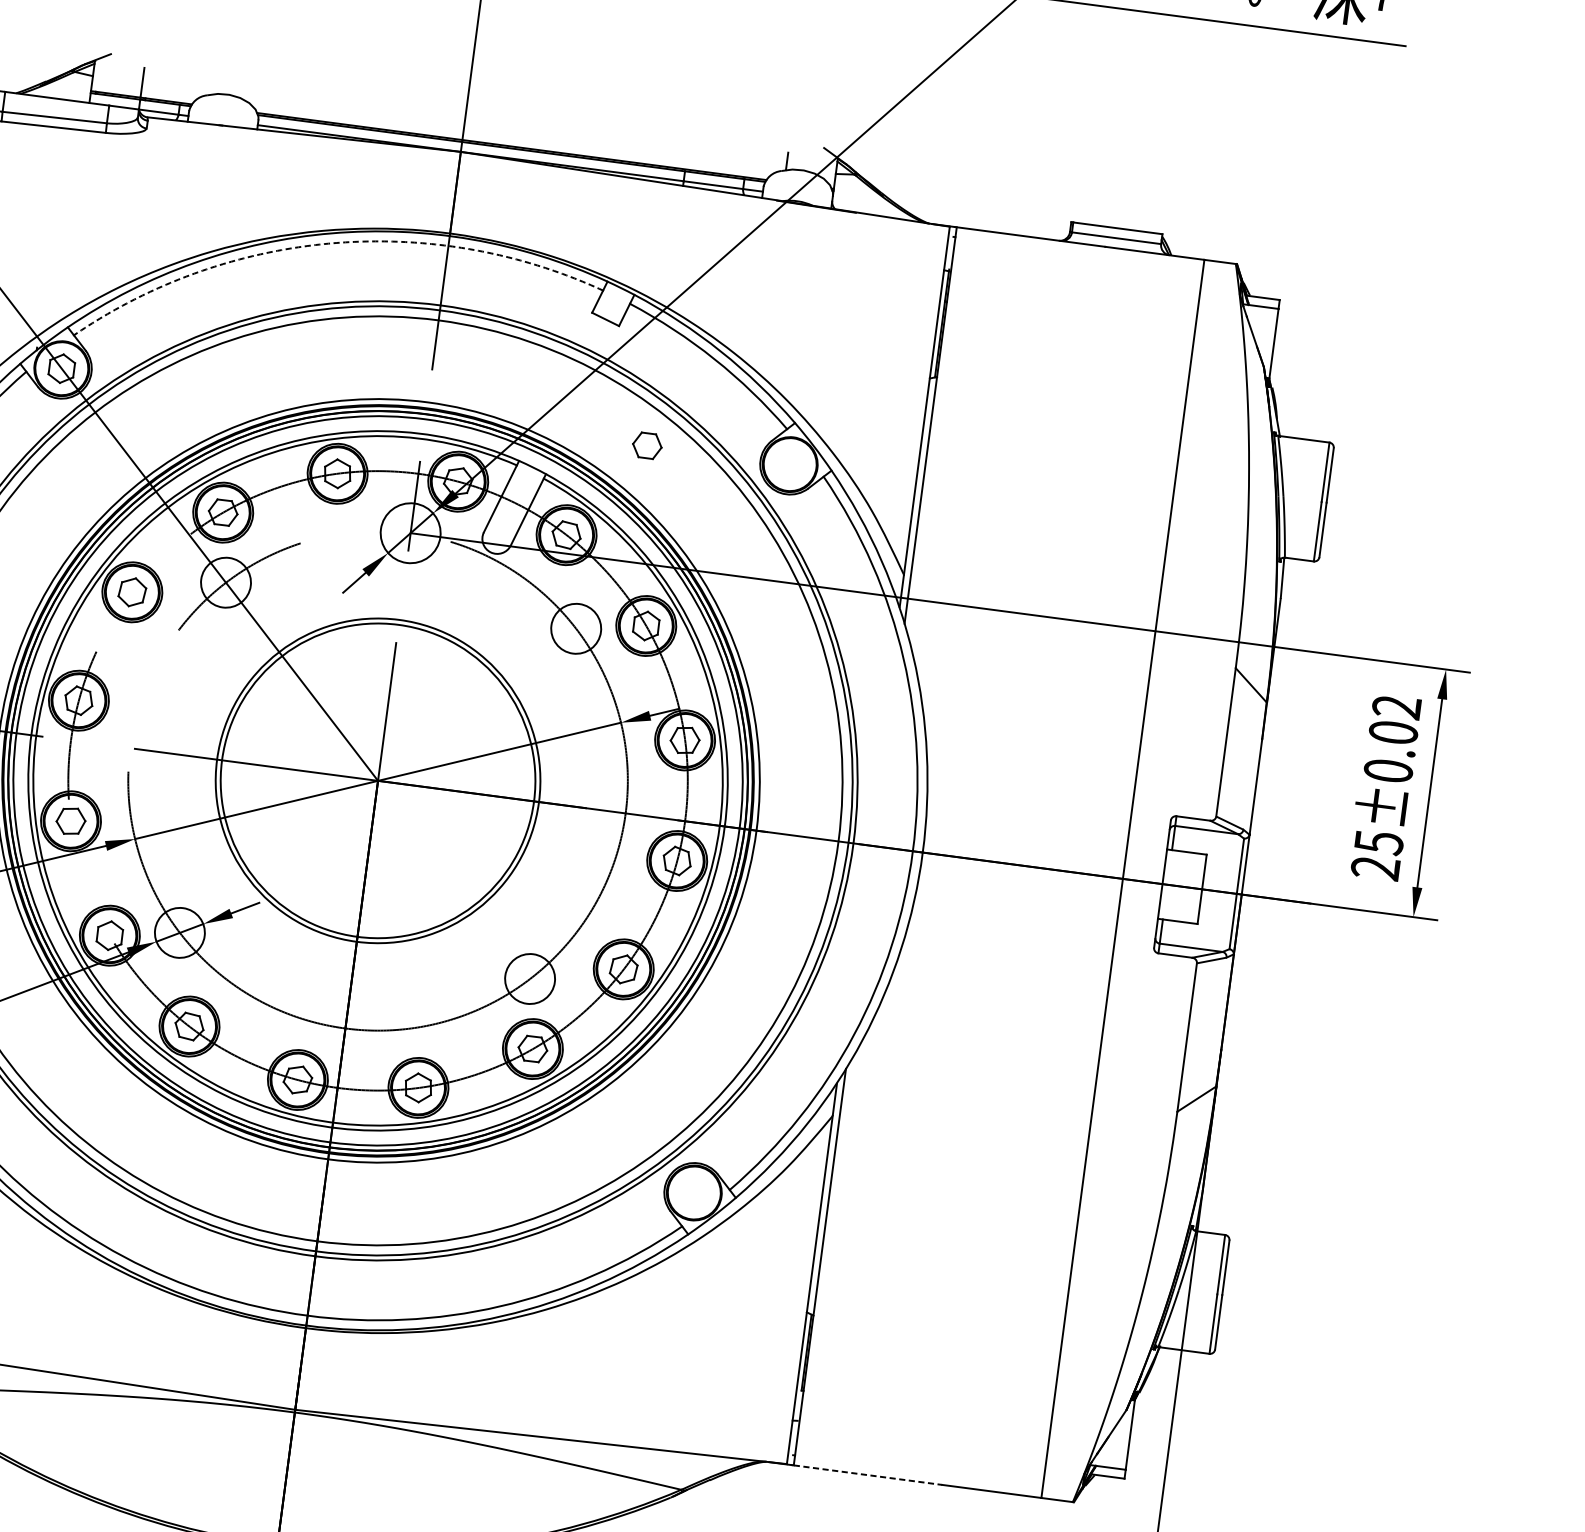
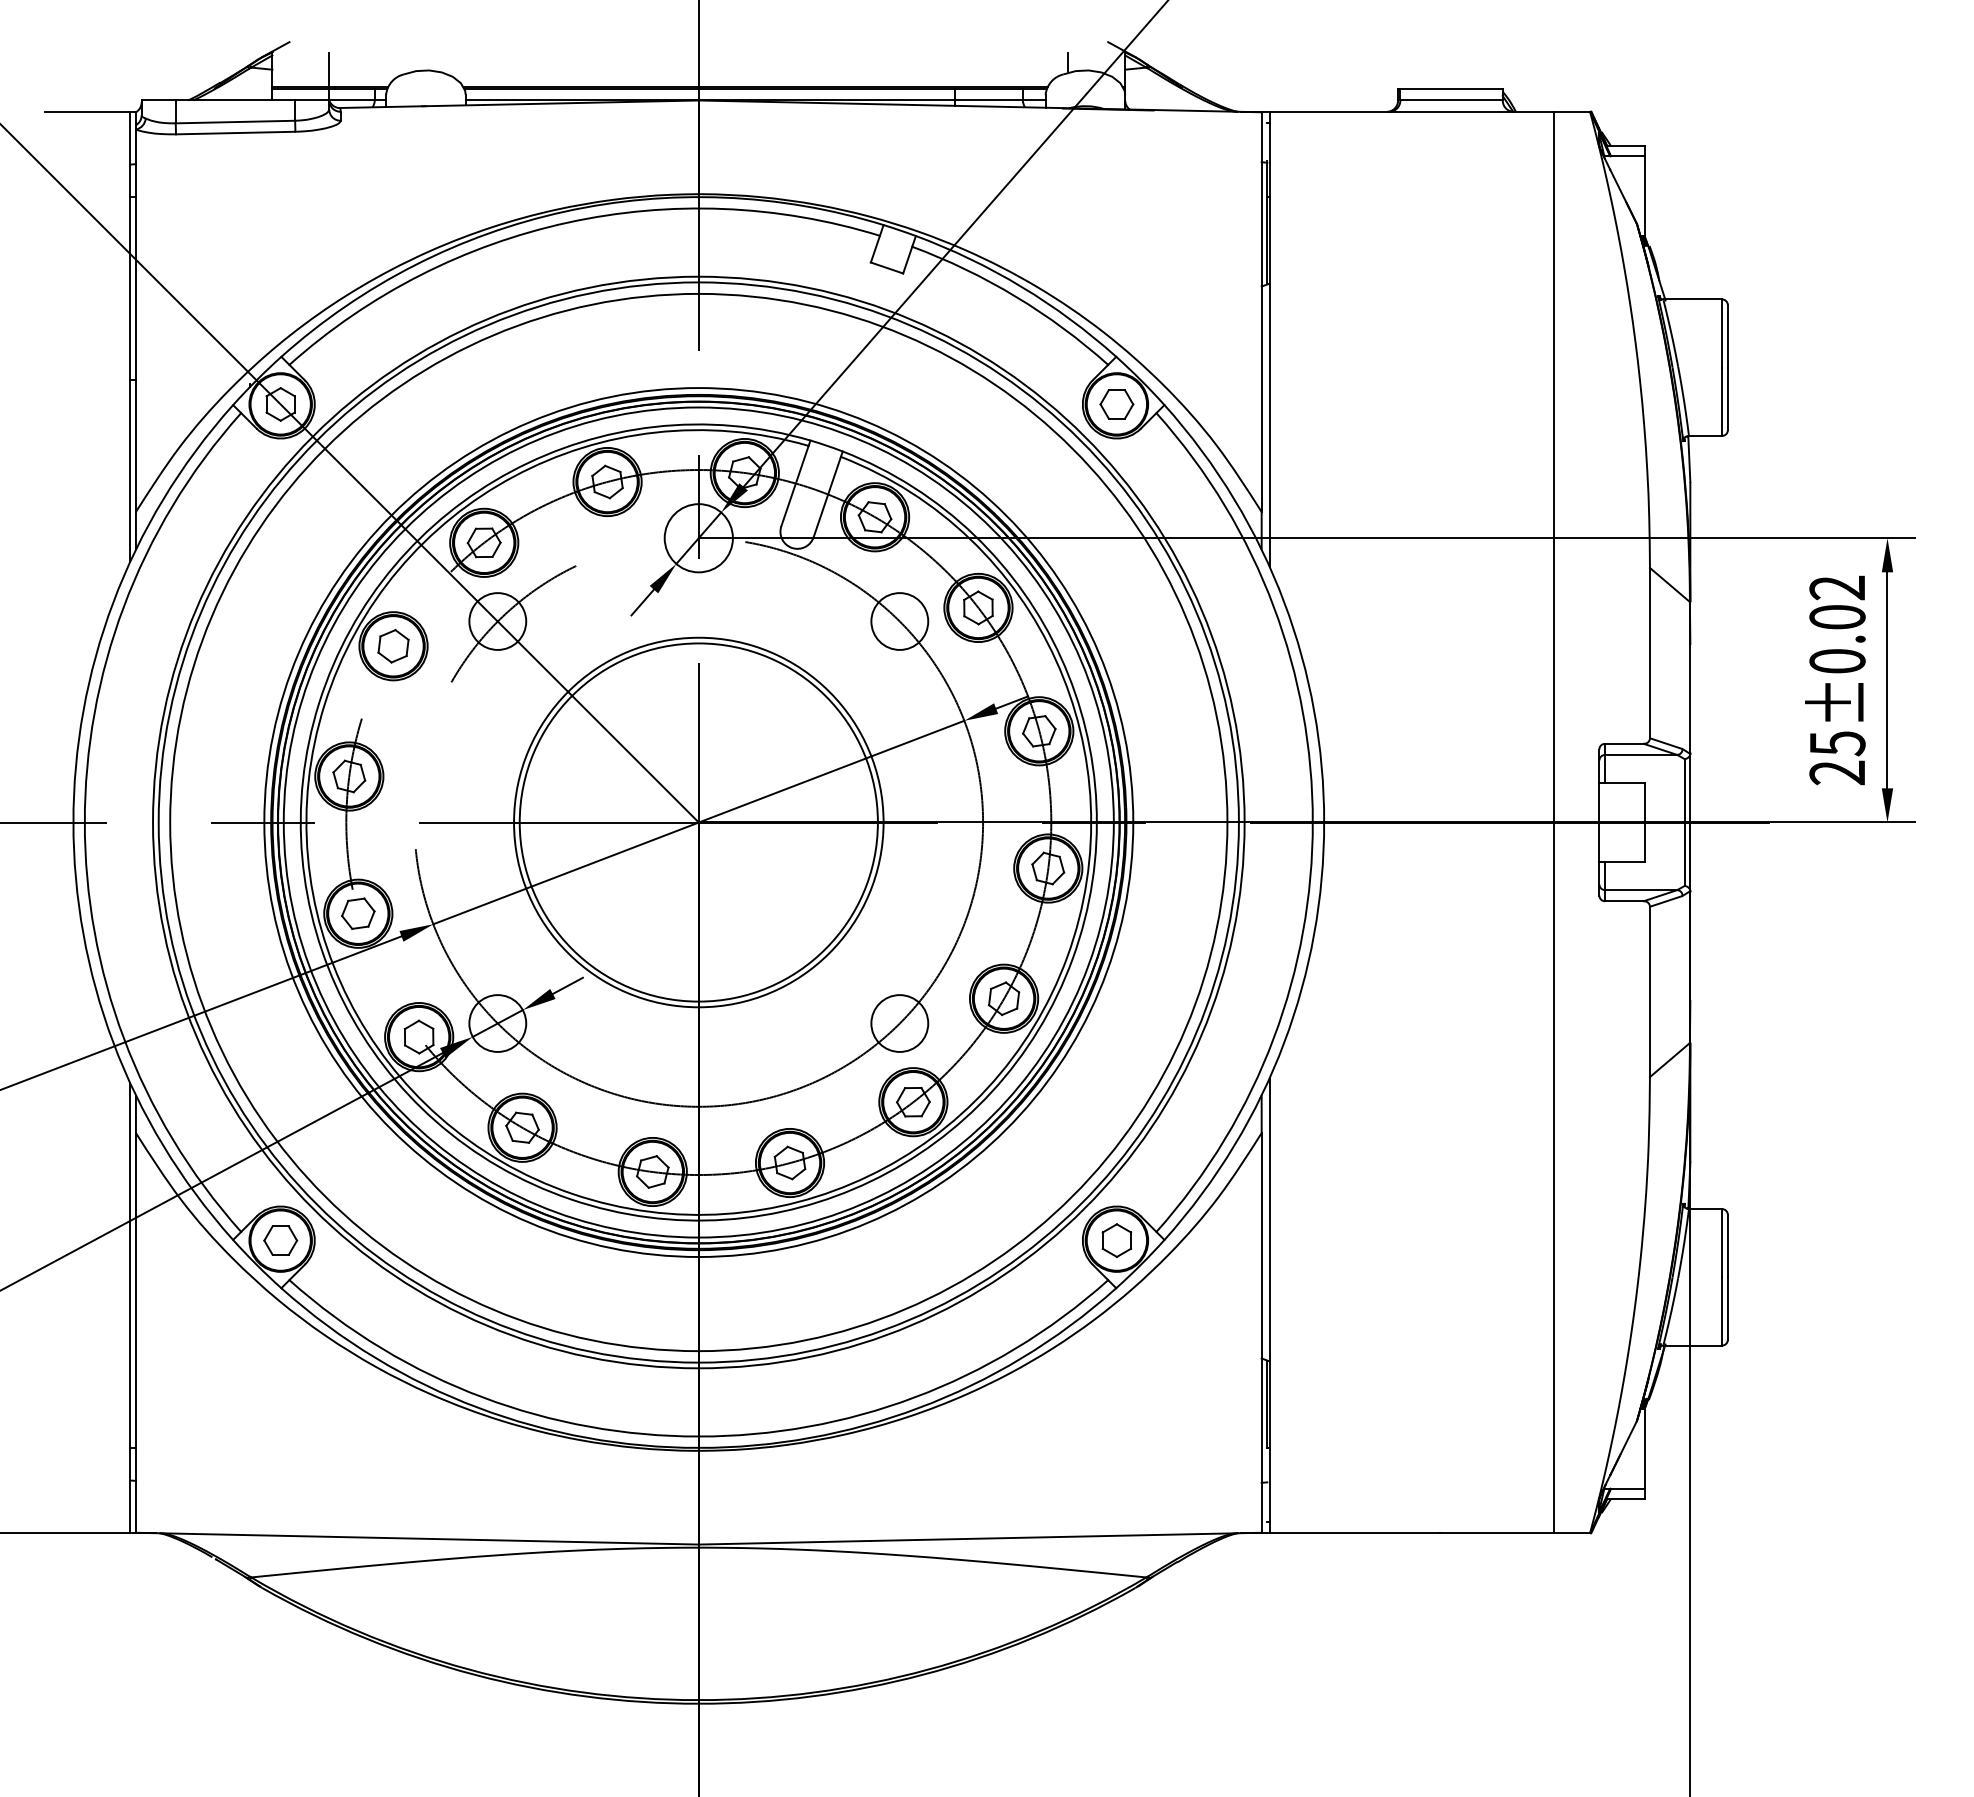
arc: (332, 243) -> (567, 222), dashed -> solid
part: (646, 445) -> (1116, 404), moved
part: (693, 1192) -> (1116, 1240), added
line: (868, 1475) -> (1355, 1533), dashed -> solid

